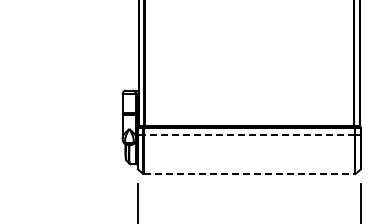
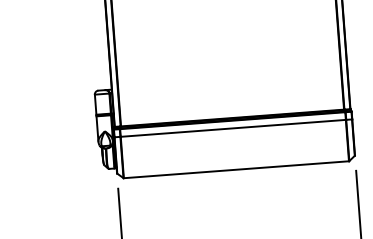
line: (249, 135) -> (233, 128), dashed -> solid
line: (249, 174) -> (236, 170), dashed -> solid

